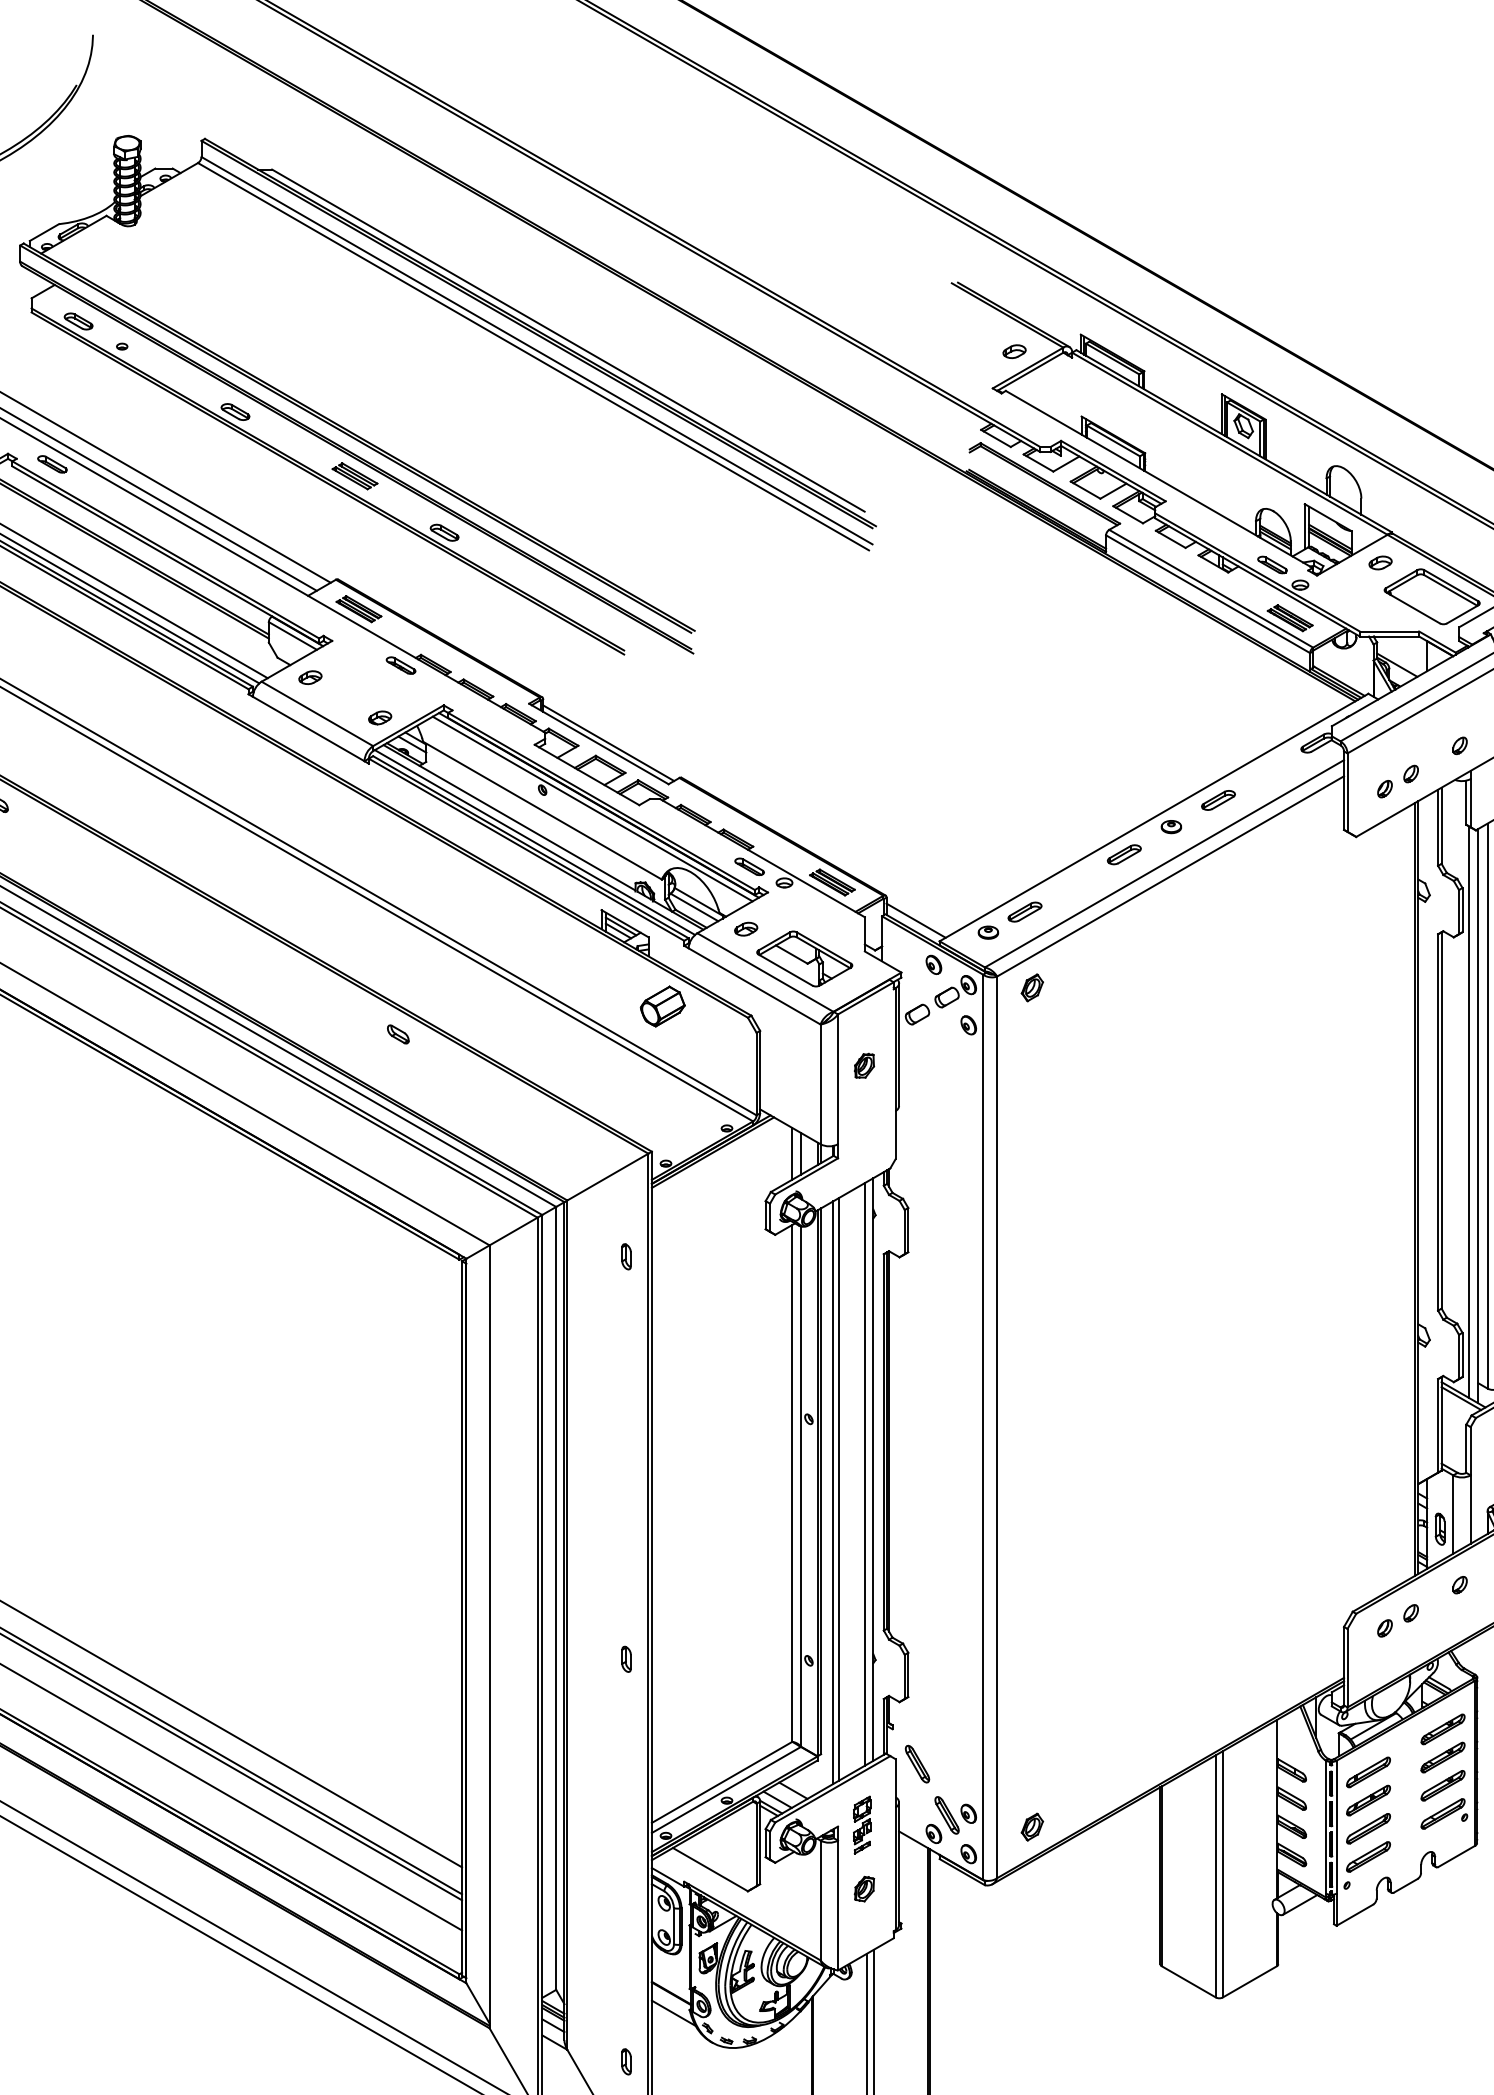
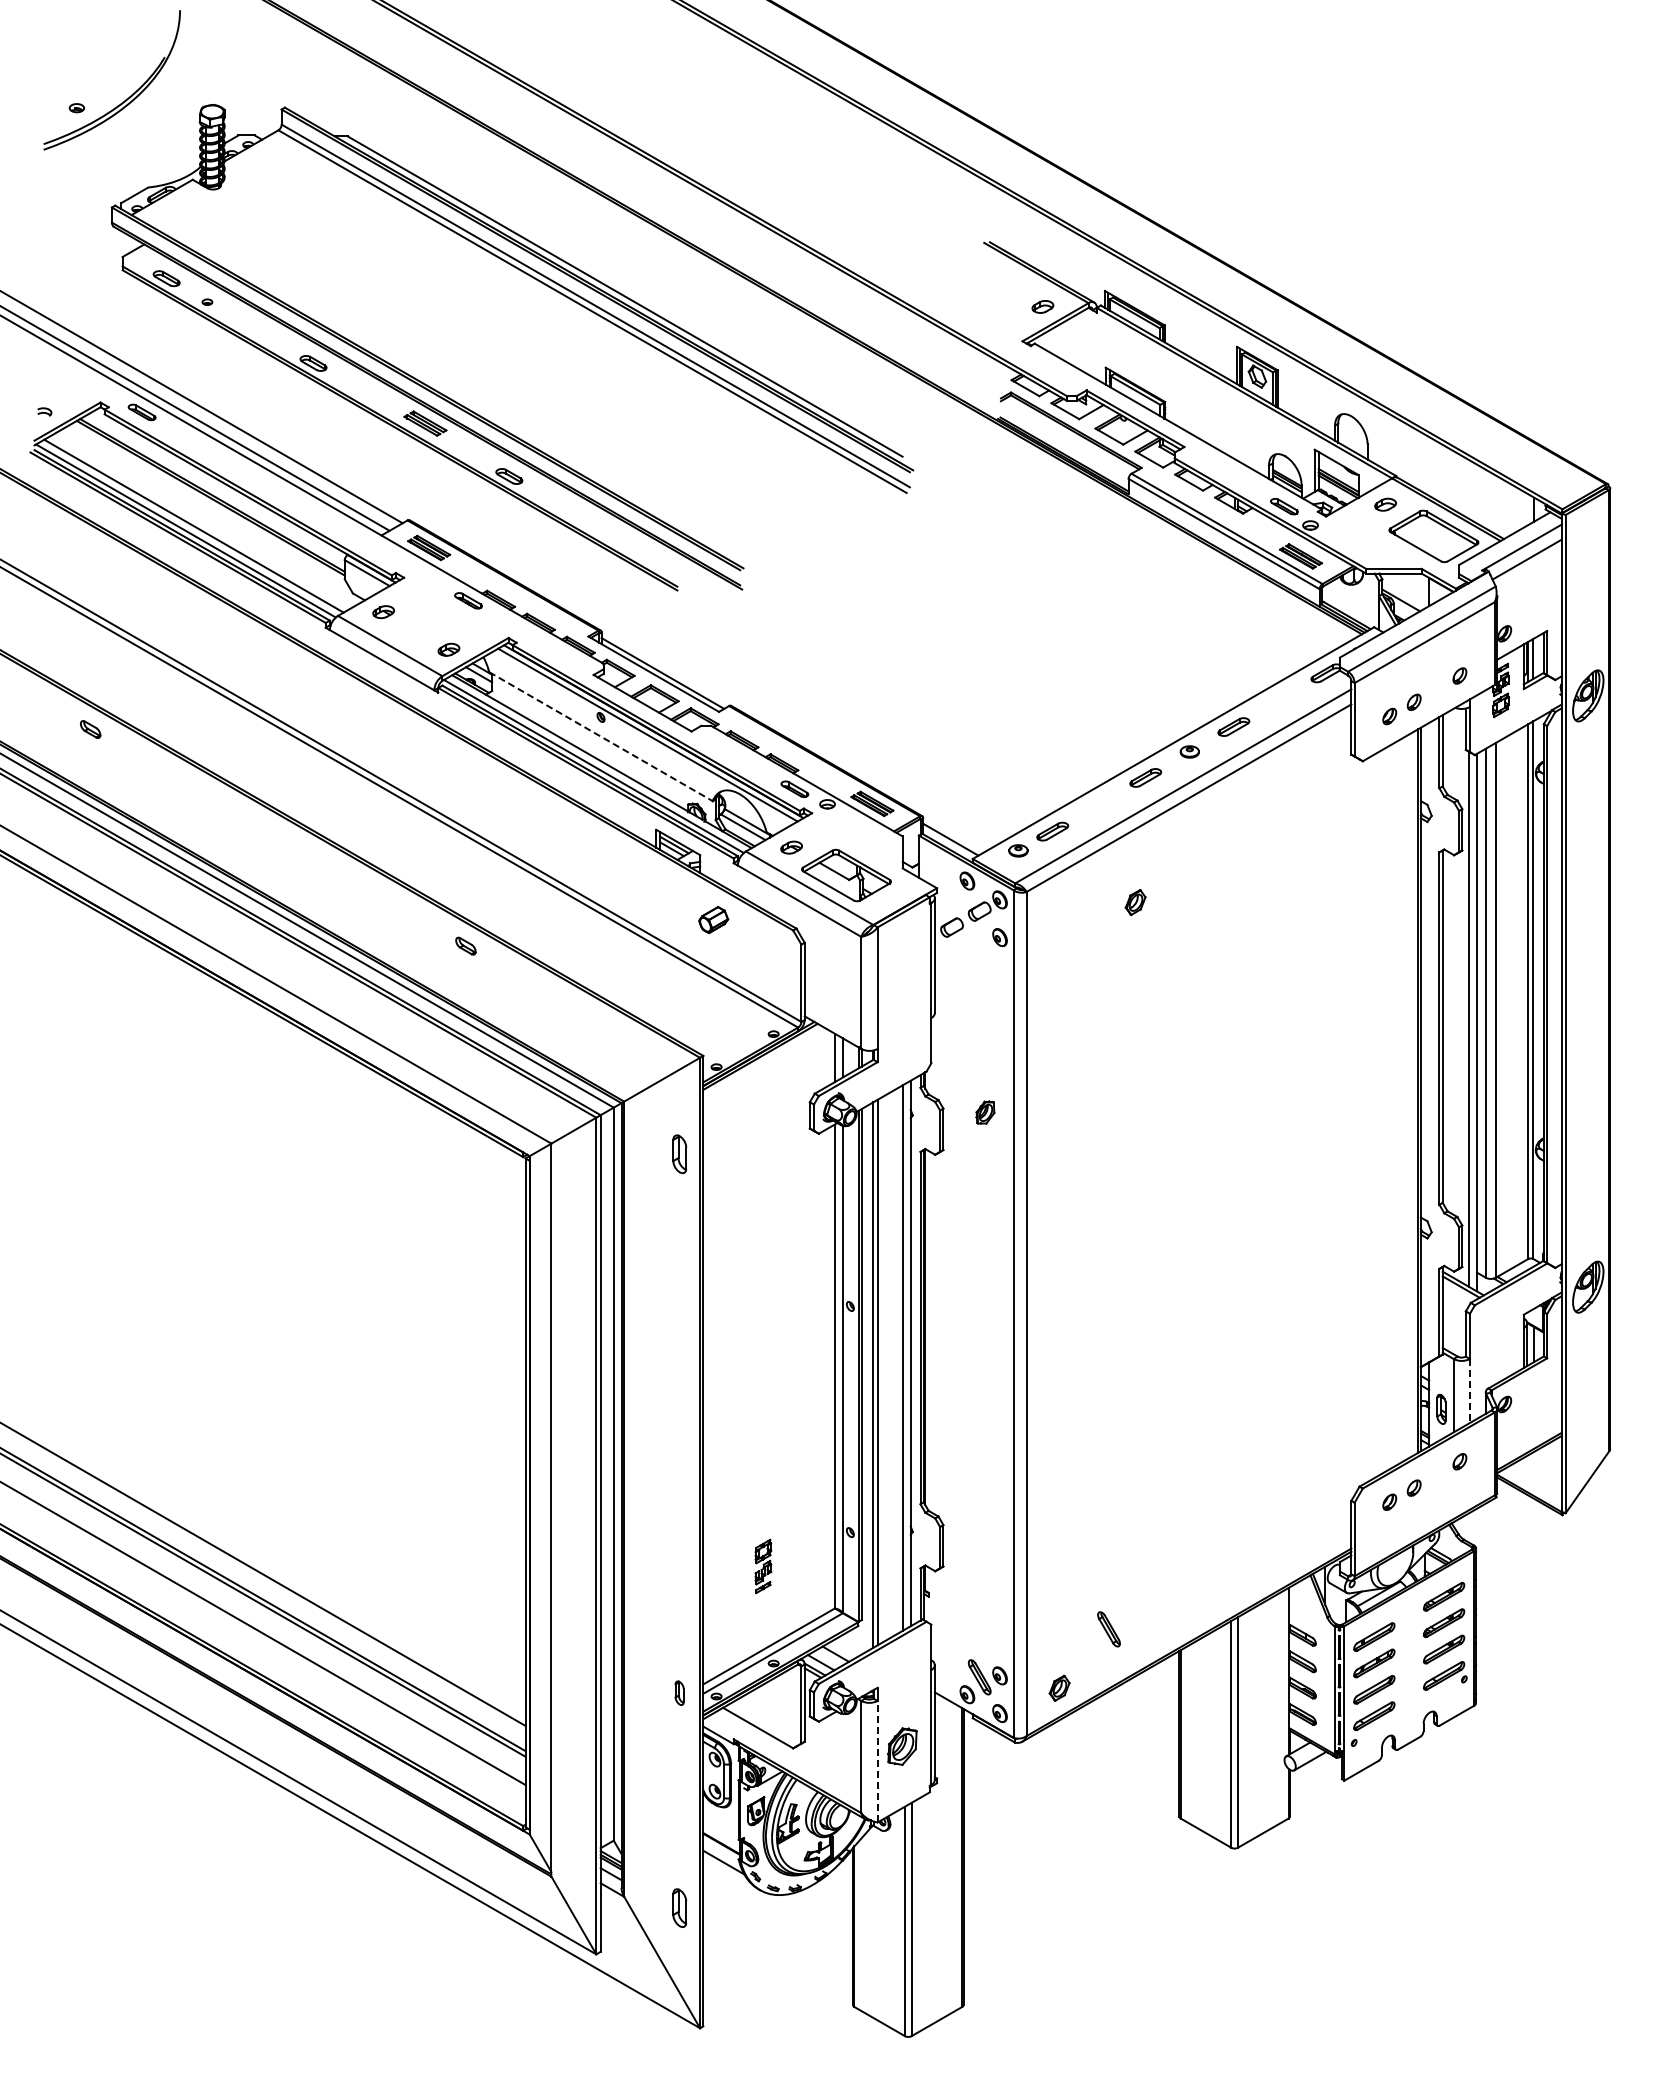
line: (543, 810) -> (601, 736), solid -> dashed
part: (1032, 987) -> (1135, 902), moved
part: (662, 1005) -> (713, 919), size x0.7
part: (864, 1065) -> (985, 1112), moved
part: (626, 1256) -> (679, 1154), size x1.6
line: (1470, 1509) -> (1469, 1390), solid -> dashed
part: (626, 1658) -> (679, 1692), moved
part: (916, 1764) -> (1108, 1629), moved
part: (862, 1825) -> (763, 1566), moved
part: (864, 1888) -> (902, 1745), size x1.6
line: (837, 1905) -> (877, 1761), solid -> dashed
part: (626, 2061) -> (679, 1907), size x1.6

